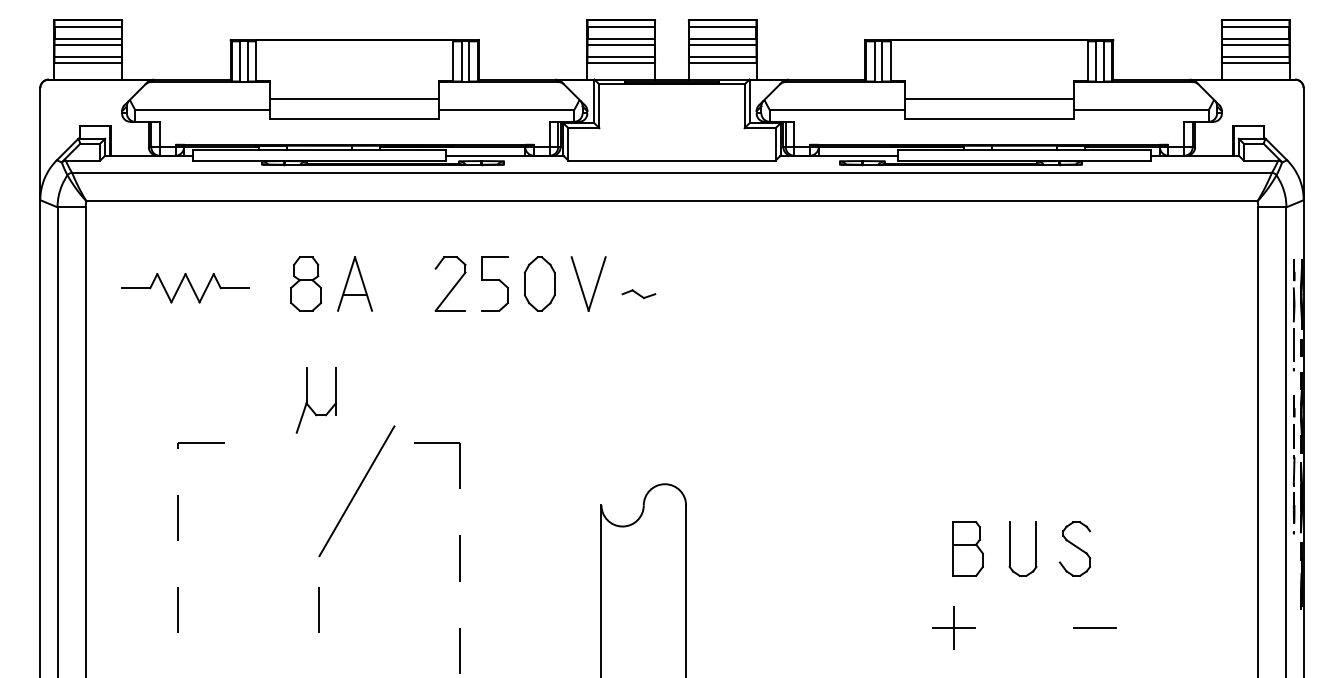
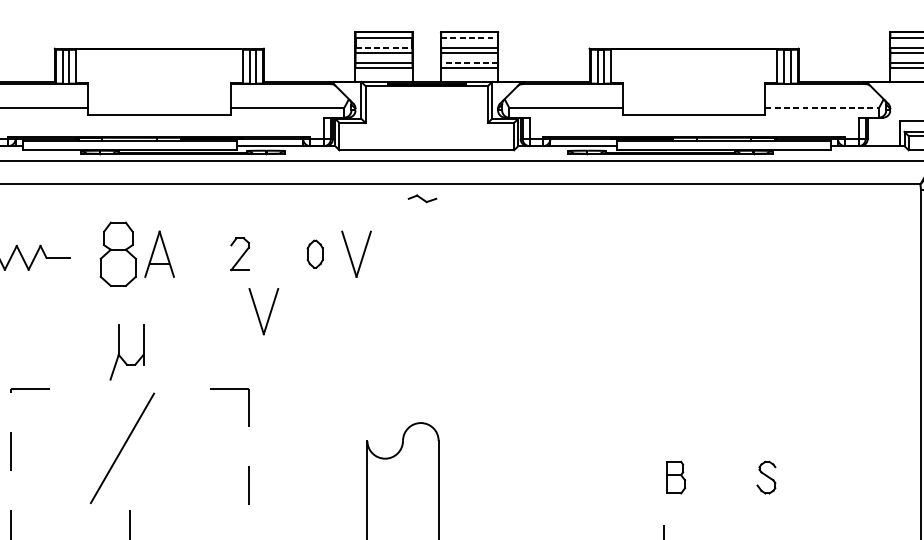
line: (722, 27) -> (469, 38), solid -> dashed
line: (621, 38) -> (384, 47), solid -> dashed
line: (722, 57) -> (469, 63), solid -> dashed
line: (354, 99) -> (159, 98), removed
line: (988, 99) -> (693, 98), removed
line: (1141, 110) -> (822, 108), solid -> dashed
part: (306, 283) -> (118, 253), size x1.4
part: (450, 283) -> (240, 253), size x0.7
part: (494, 283) -> (277, 253), removed
part: (539, 283) -> (315, 253), size x0.6
part: (638, 294) -> (422, 199), moved
part: (471, 352) -> (257, 312), added
line: (356, 491) -> (122, 448), moved
part: (967, 548) -> (675, 477), size x0.7
part: (1010, 548) -> (712, 477), removed
part: (1074, 548) -> (766, 477), size x0.7

